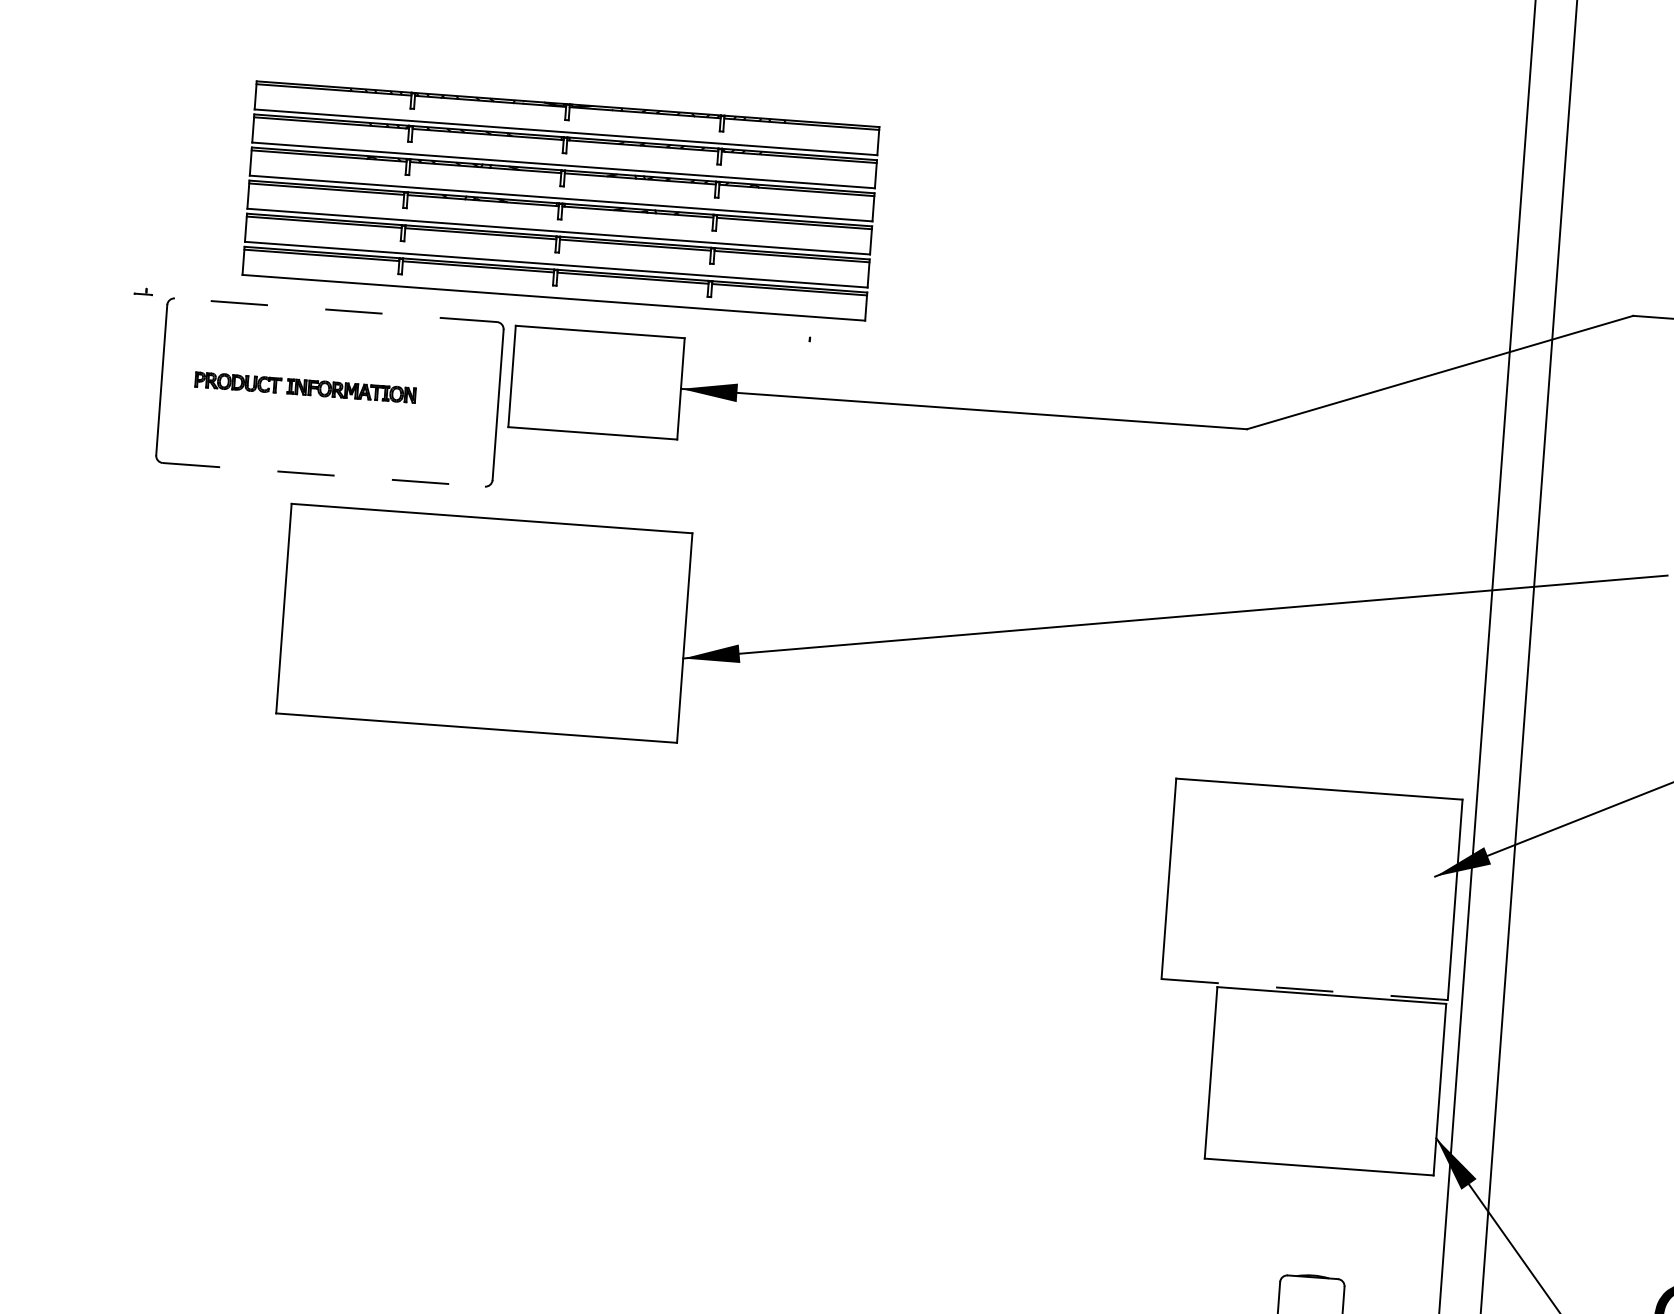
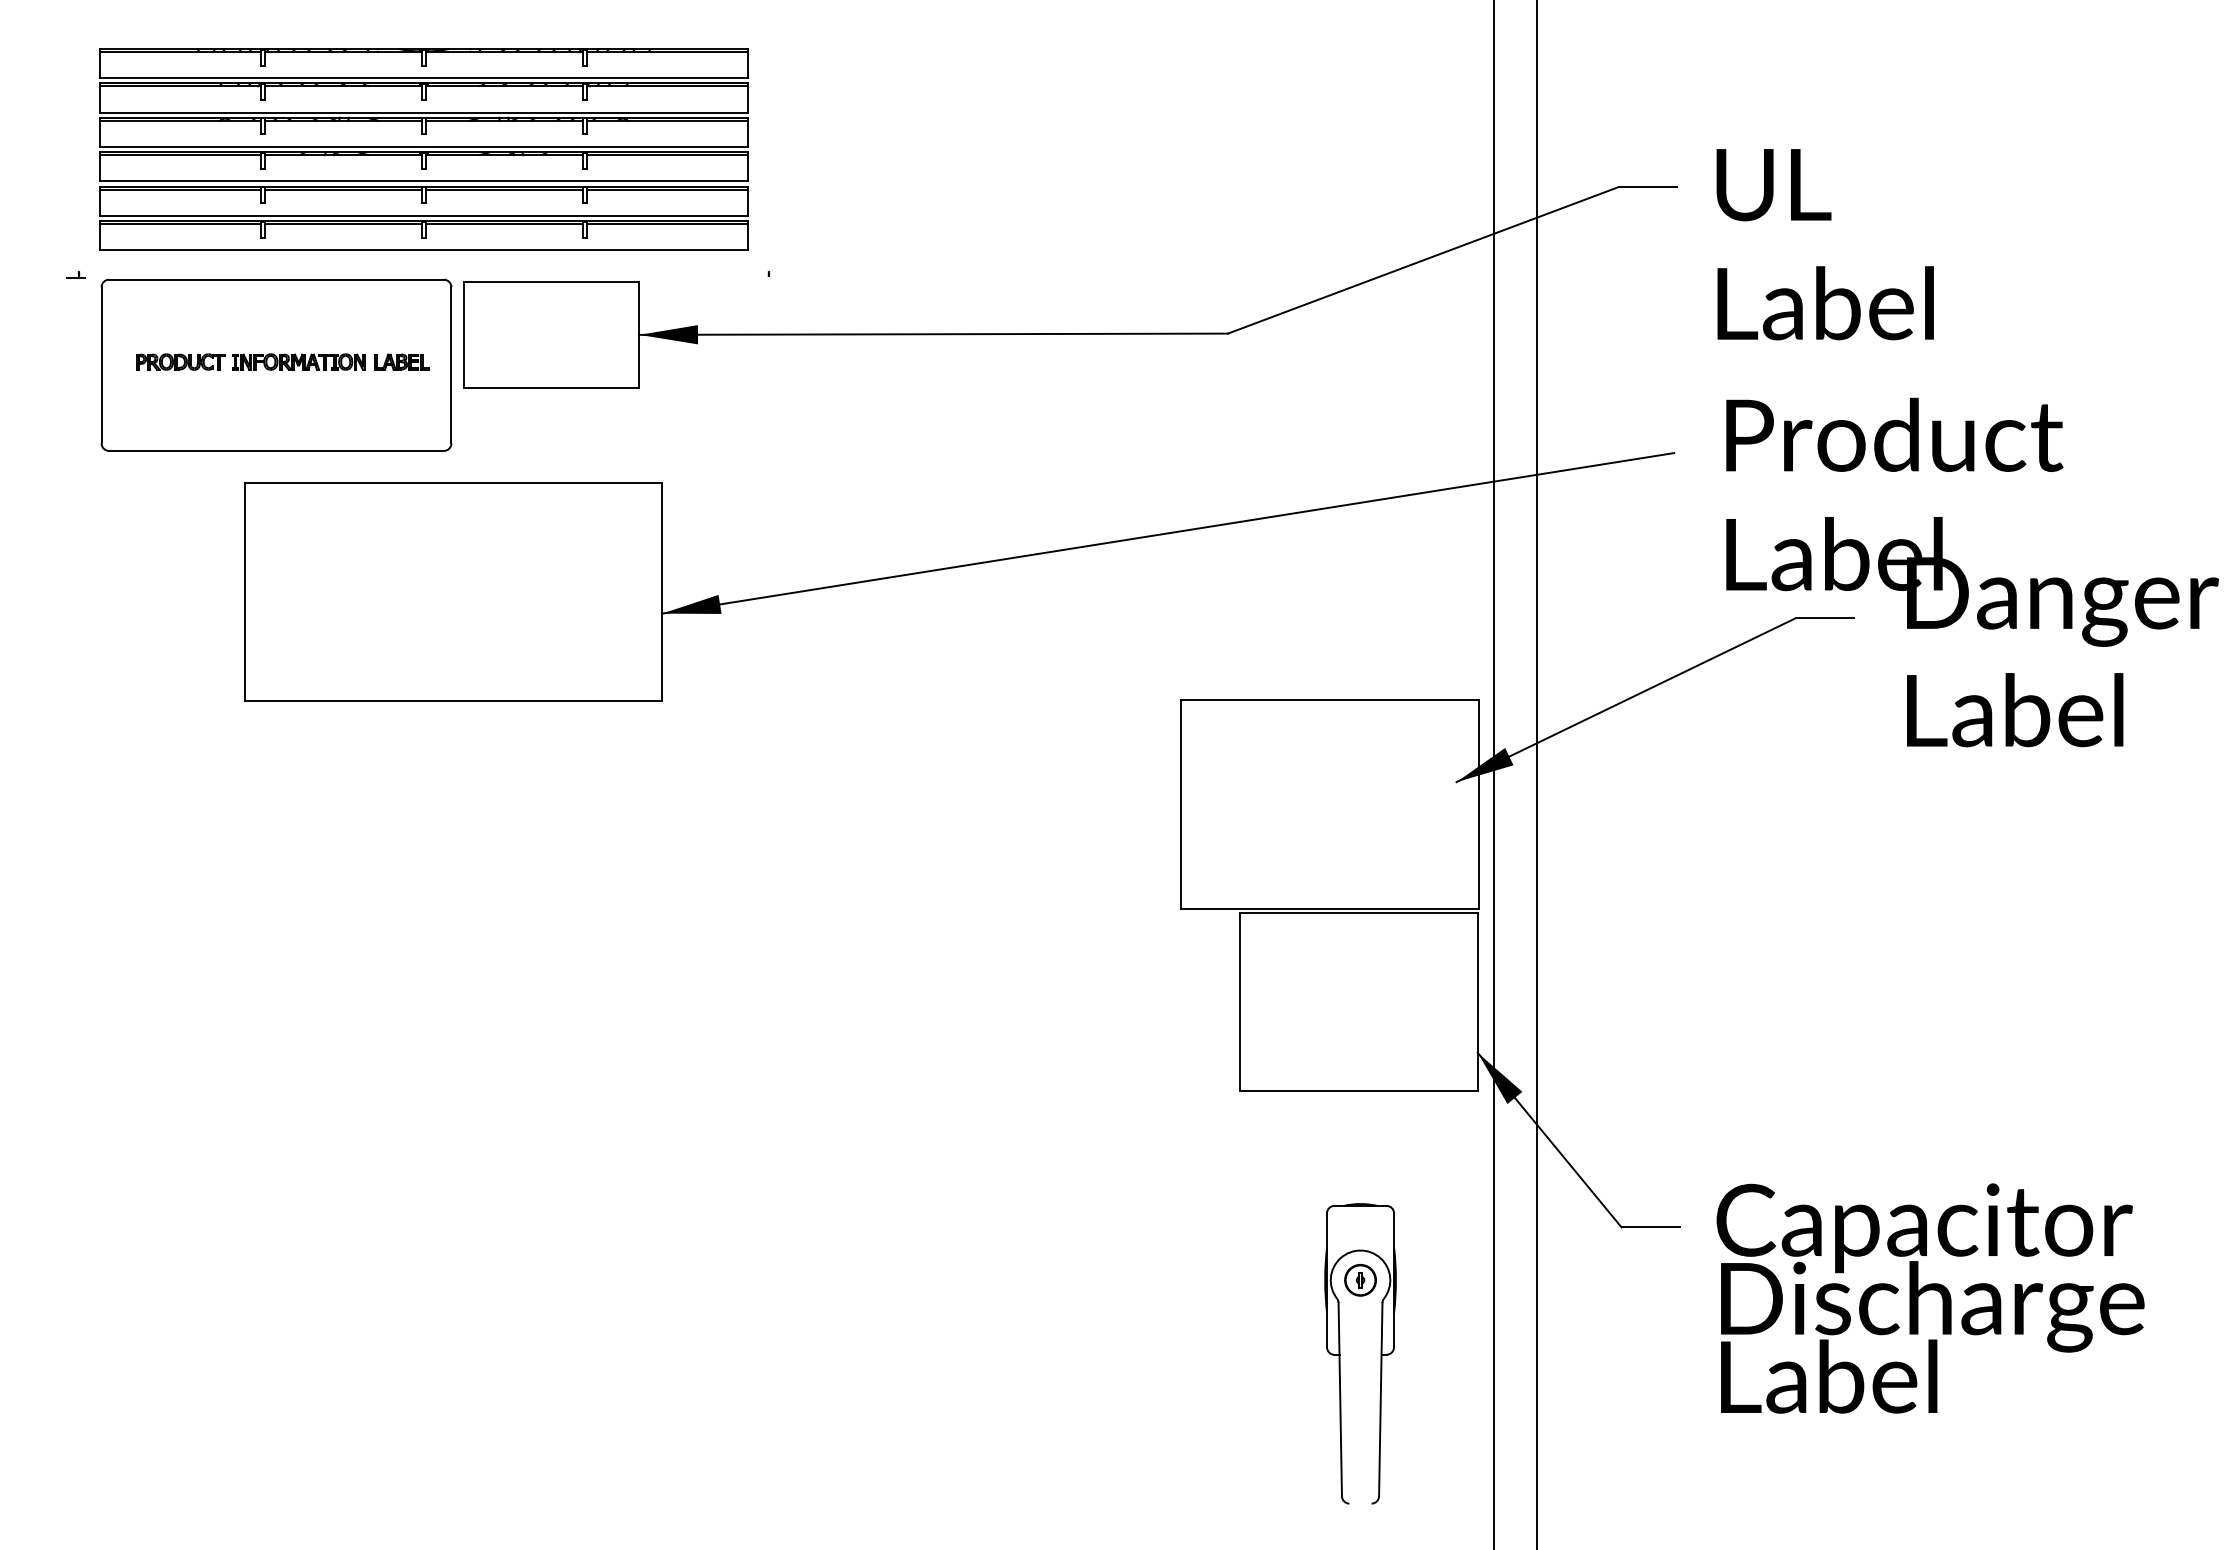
part: (560, 200) -> (423, 149), moved
line: (335, 310) -> (276, 279), dashed -> solid
part: (450, 397) -> (401, 361), added
line: (324, 474) -> (277, 450), dashed -> solid
line: (1305, 989) -> (1330, 908), dashed -> solid

